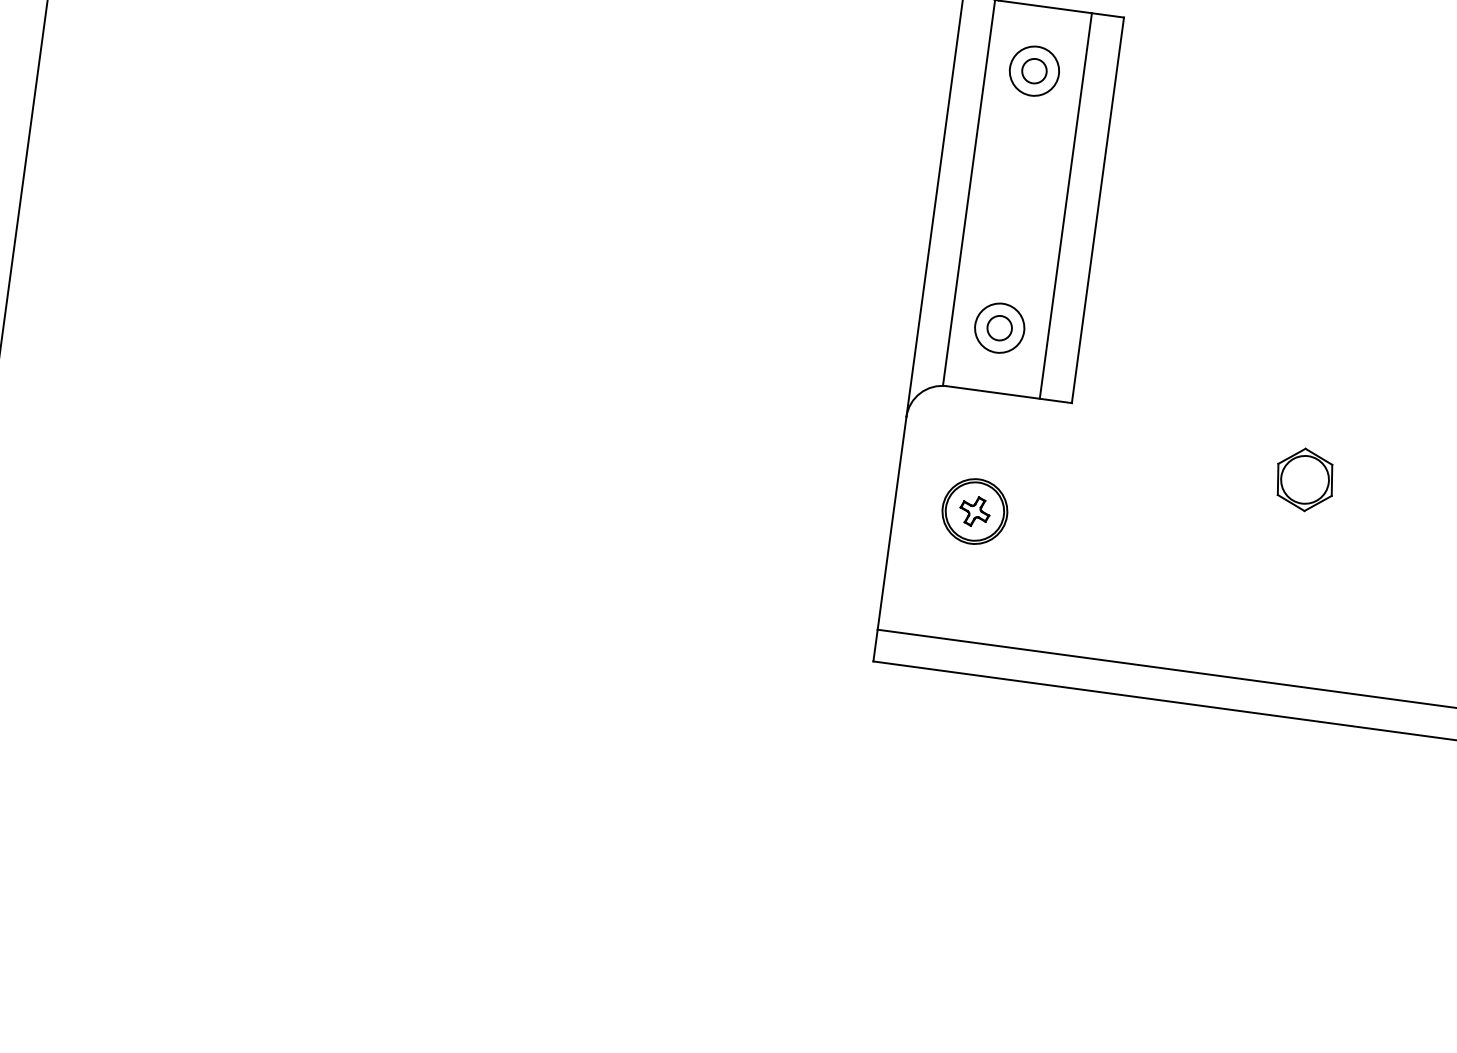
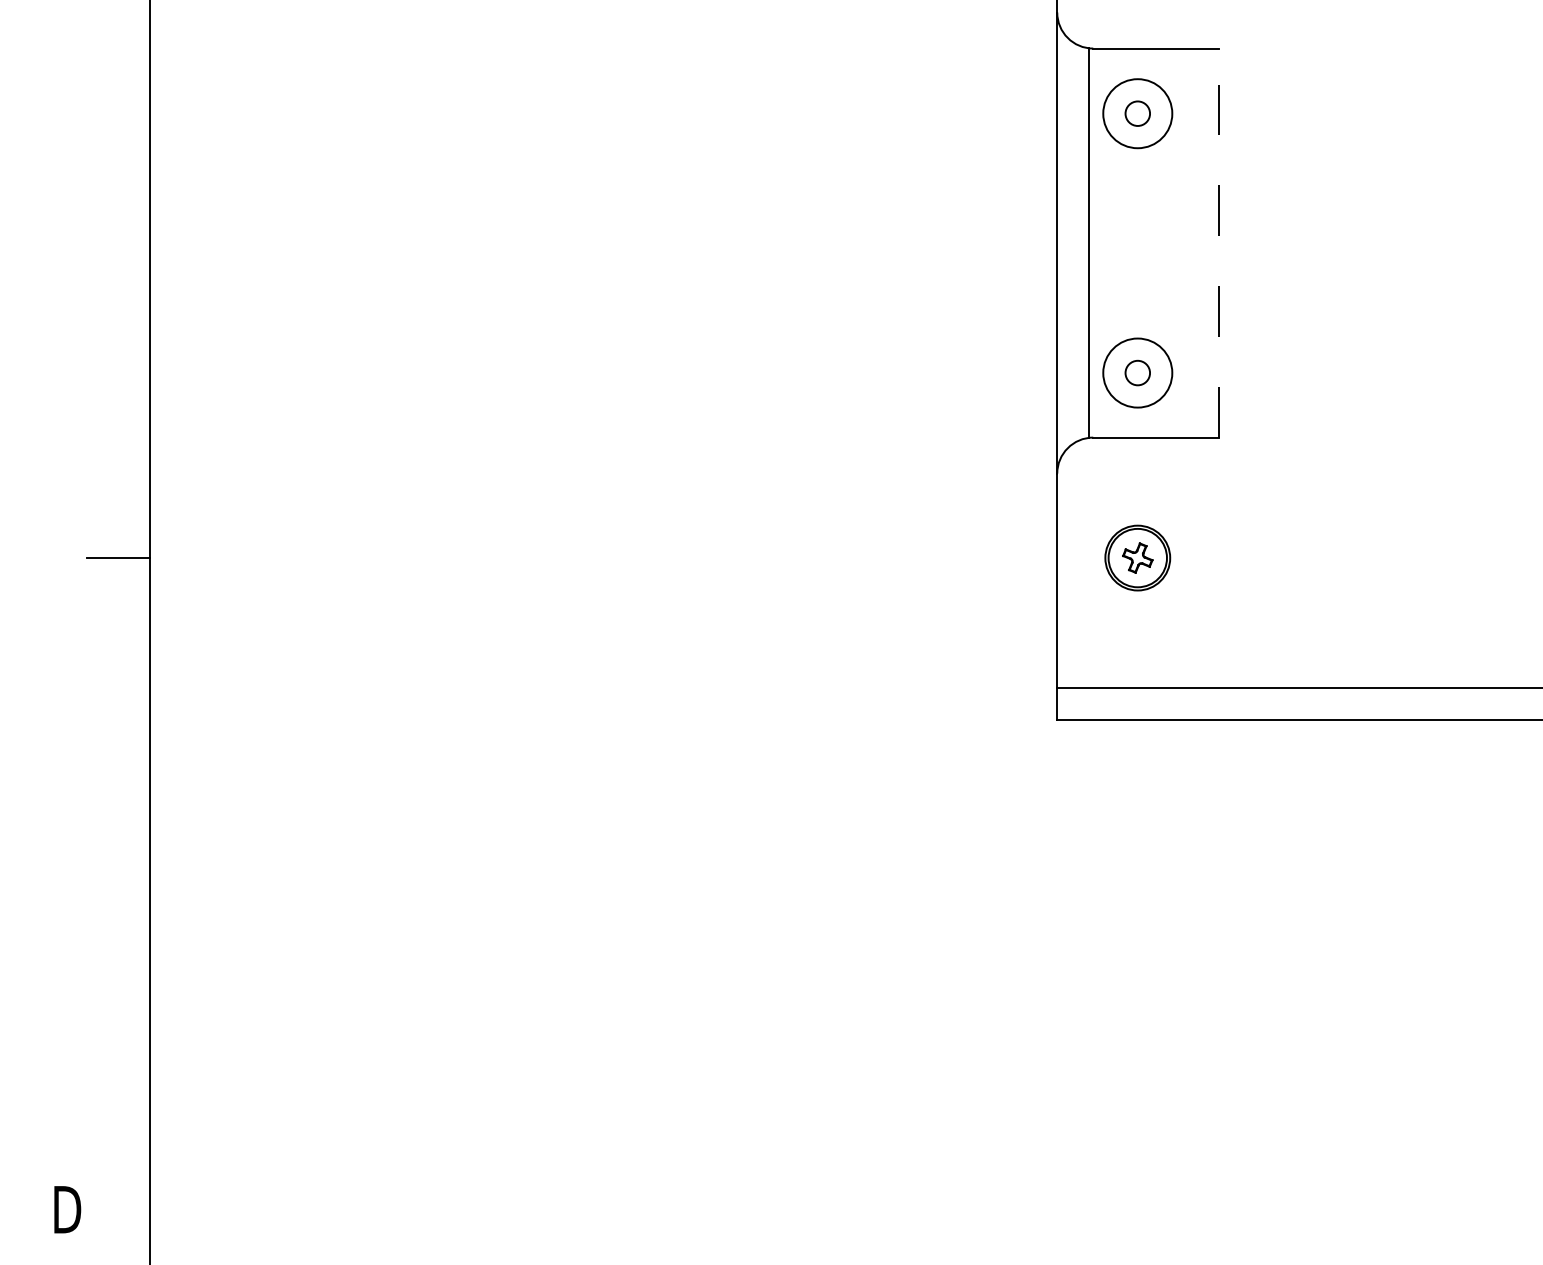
circle: (1034, 70) -> (1137, 113), size x1.4
line: (1065, 205) -> (1186, 242), removed
line: (1098, 210) -> (1219, 243), solid -> dashed
circle: (999, 327) -> (1137, 372), size x1.4
part: (1304, 479) -> (1460, 482), removed

